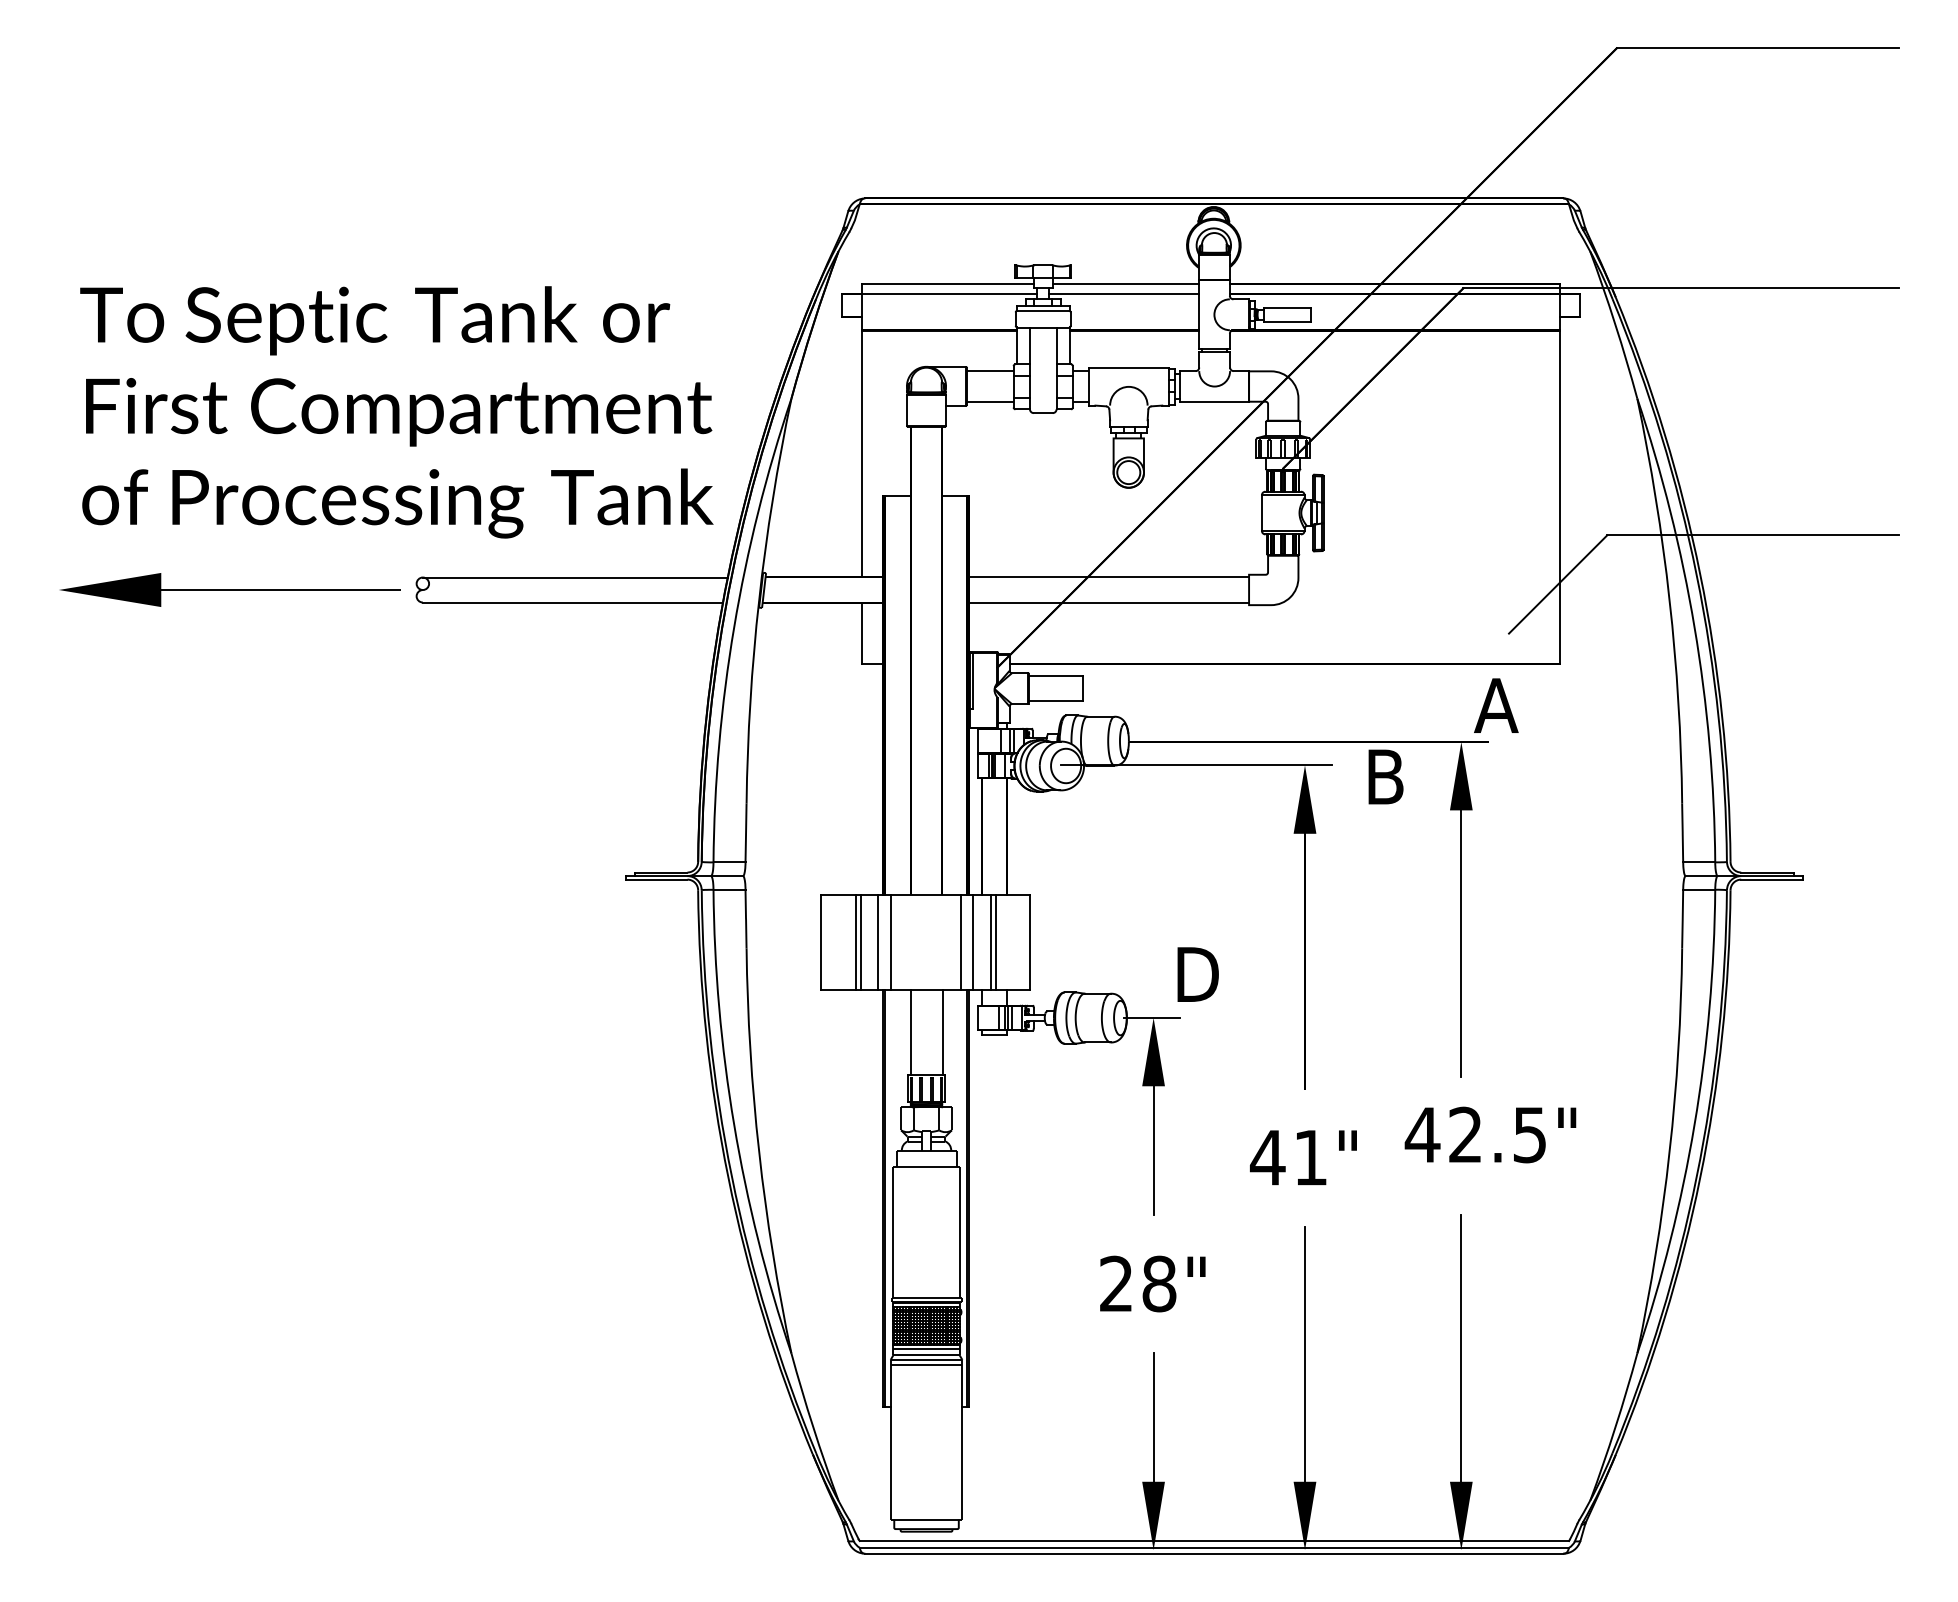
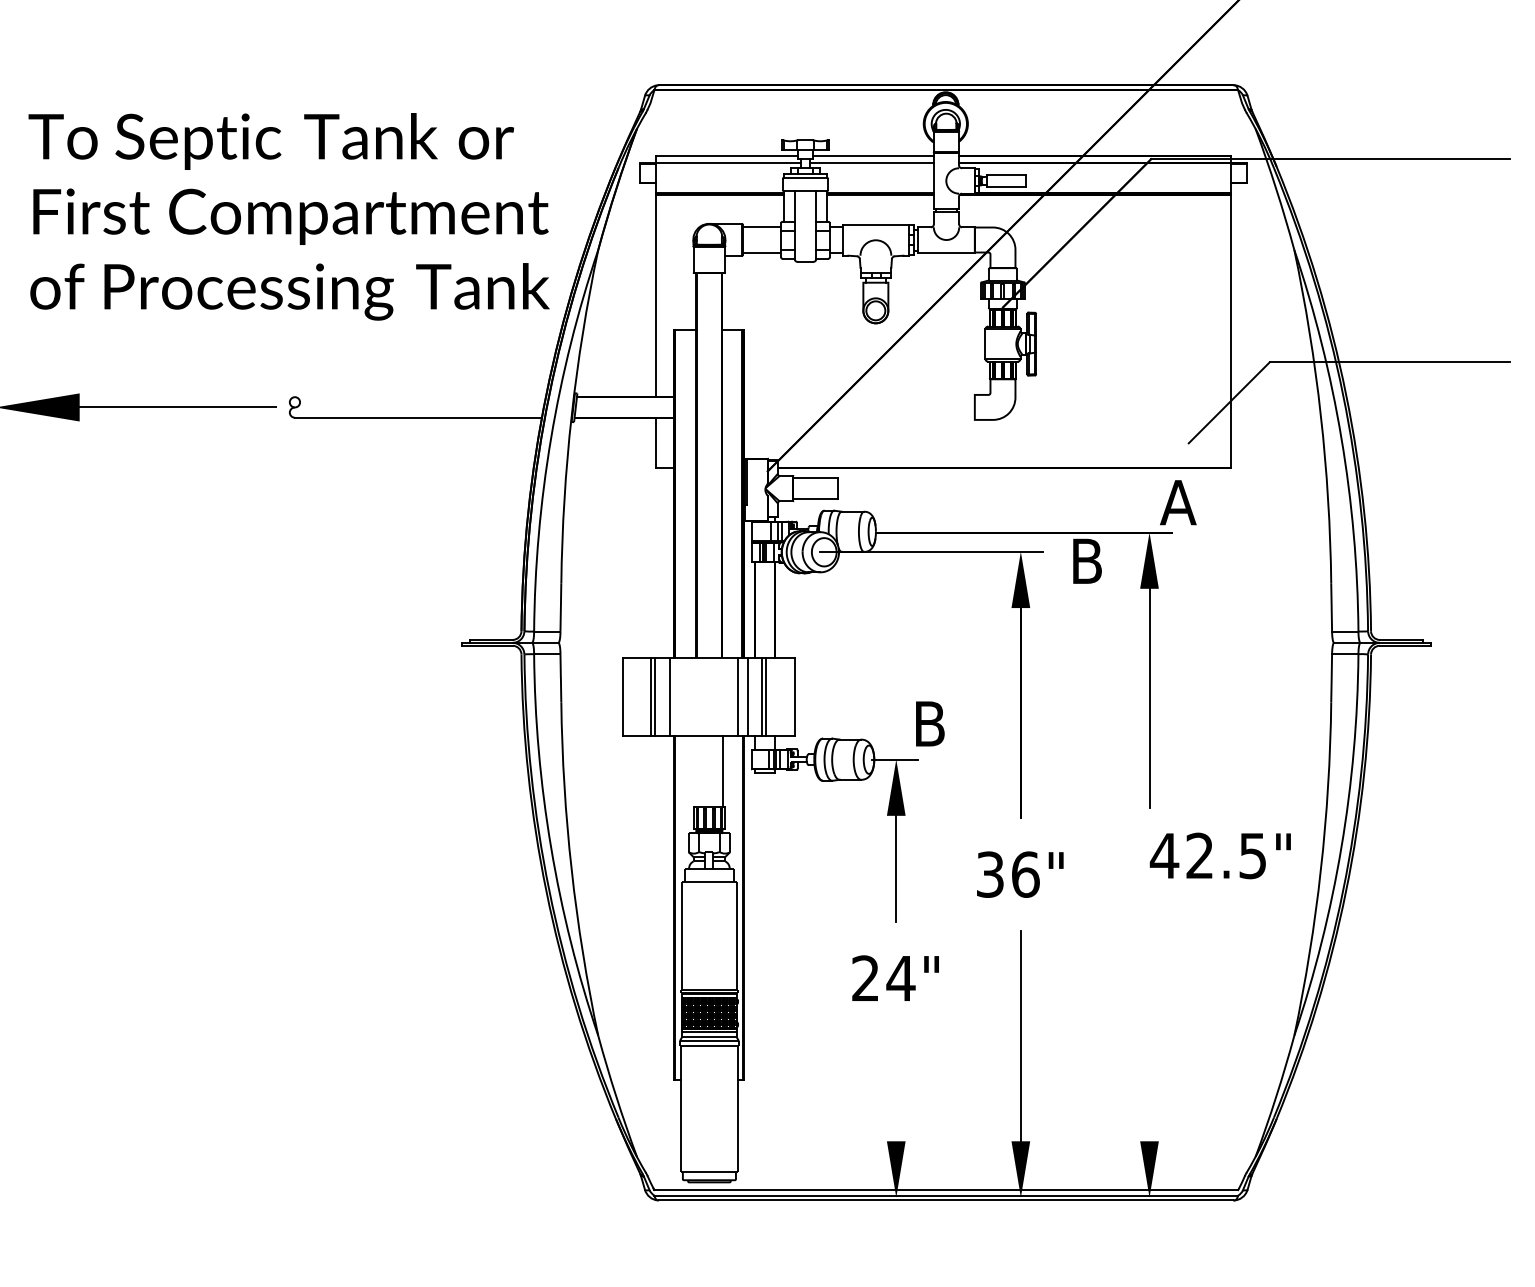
text: (396, 412) -> (288, 216), moved
line: (574, 577) -> (419, 397), removed
line: (1108, 577) -> (859, 397), removed
line: (1108, 602) -> (859, 417), removed
line: (890, 941) -> (679, 696), removed
text: (1201, 974) -> (935, 723), D -> B
line: (911, 1032) -> (697, 771), removed
text: (1490, 1134) -> (1220, 855), moved
text: (1288, 1157) -> (1007, 874), 41" -> 36"
text: (1159, 1283) -> (901, 978), 28" -> 24"
line: (1461, 1347) -> (1149, 1030), removed
line: (1153, 1416) -> (896, 1087), removed

